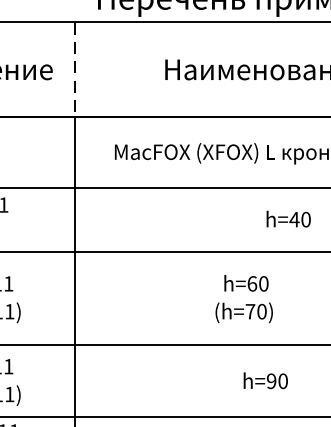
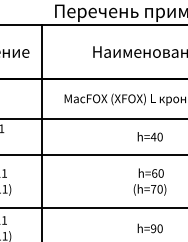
line: (74, 70) -> (41, 52), dashed -> solid
text: (287, 218) -> (149, 136), moved
text: (243, 297) -> (149, 181), moved

